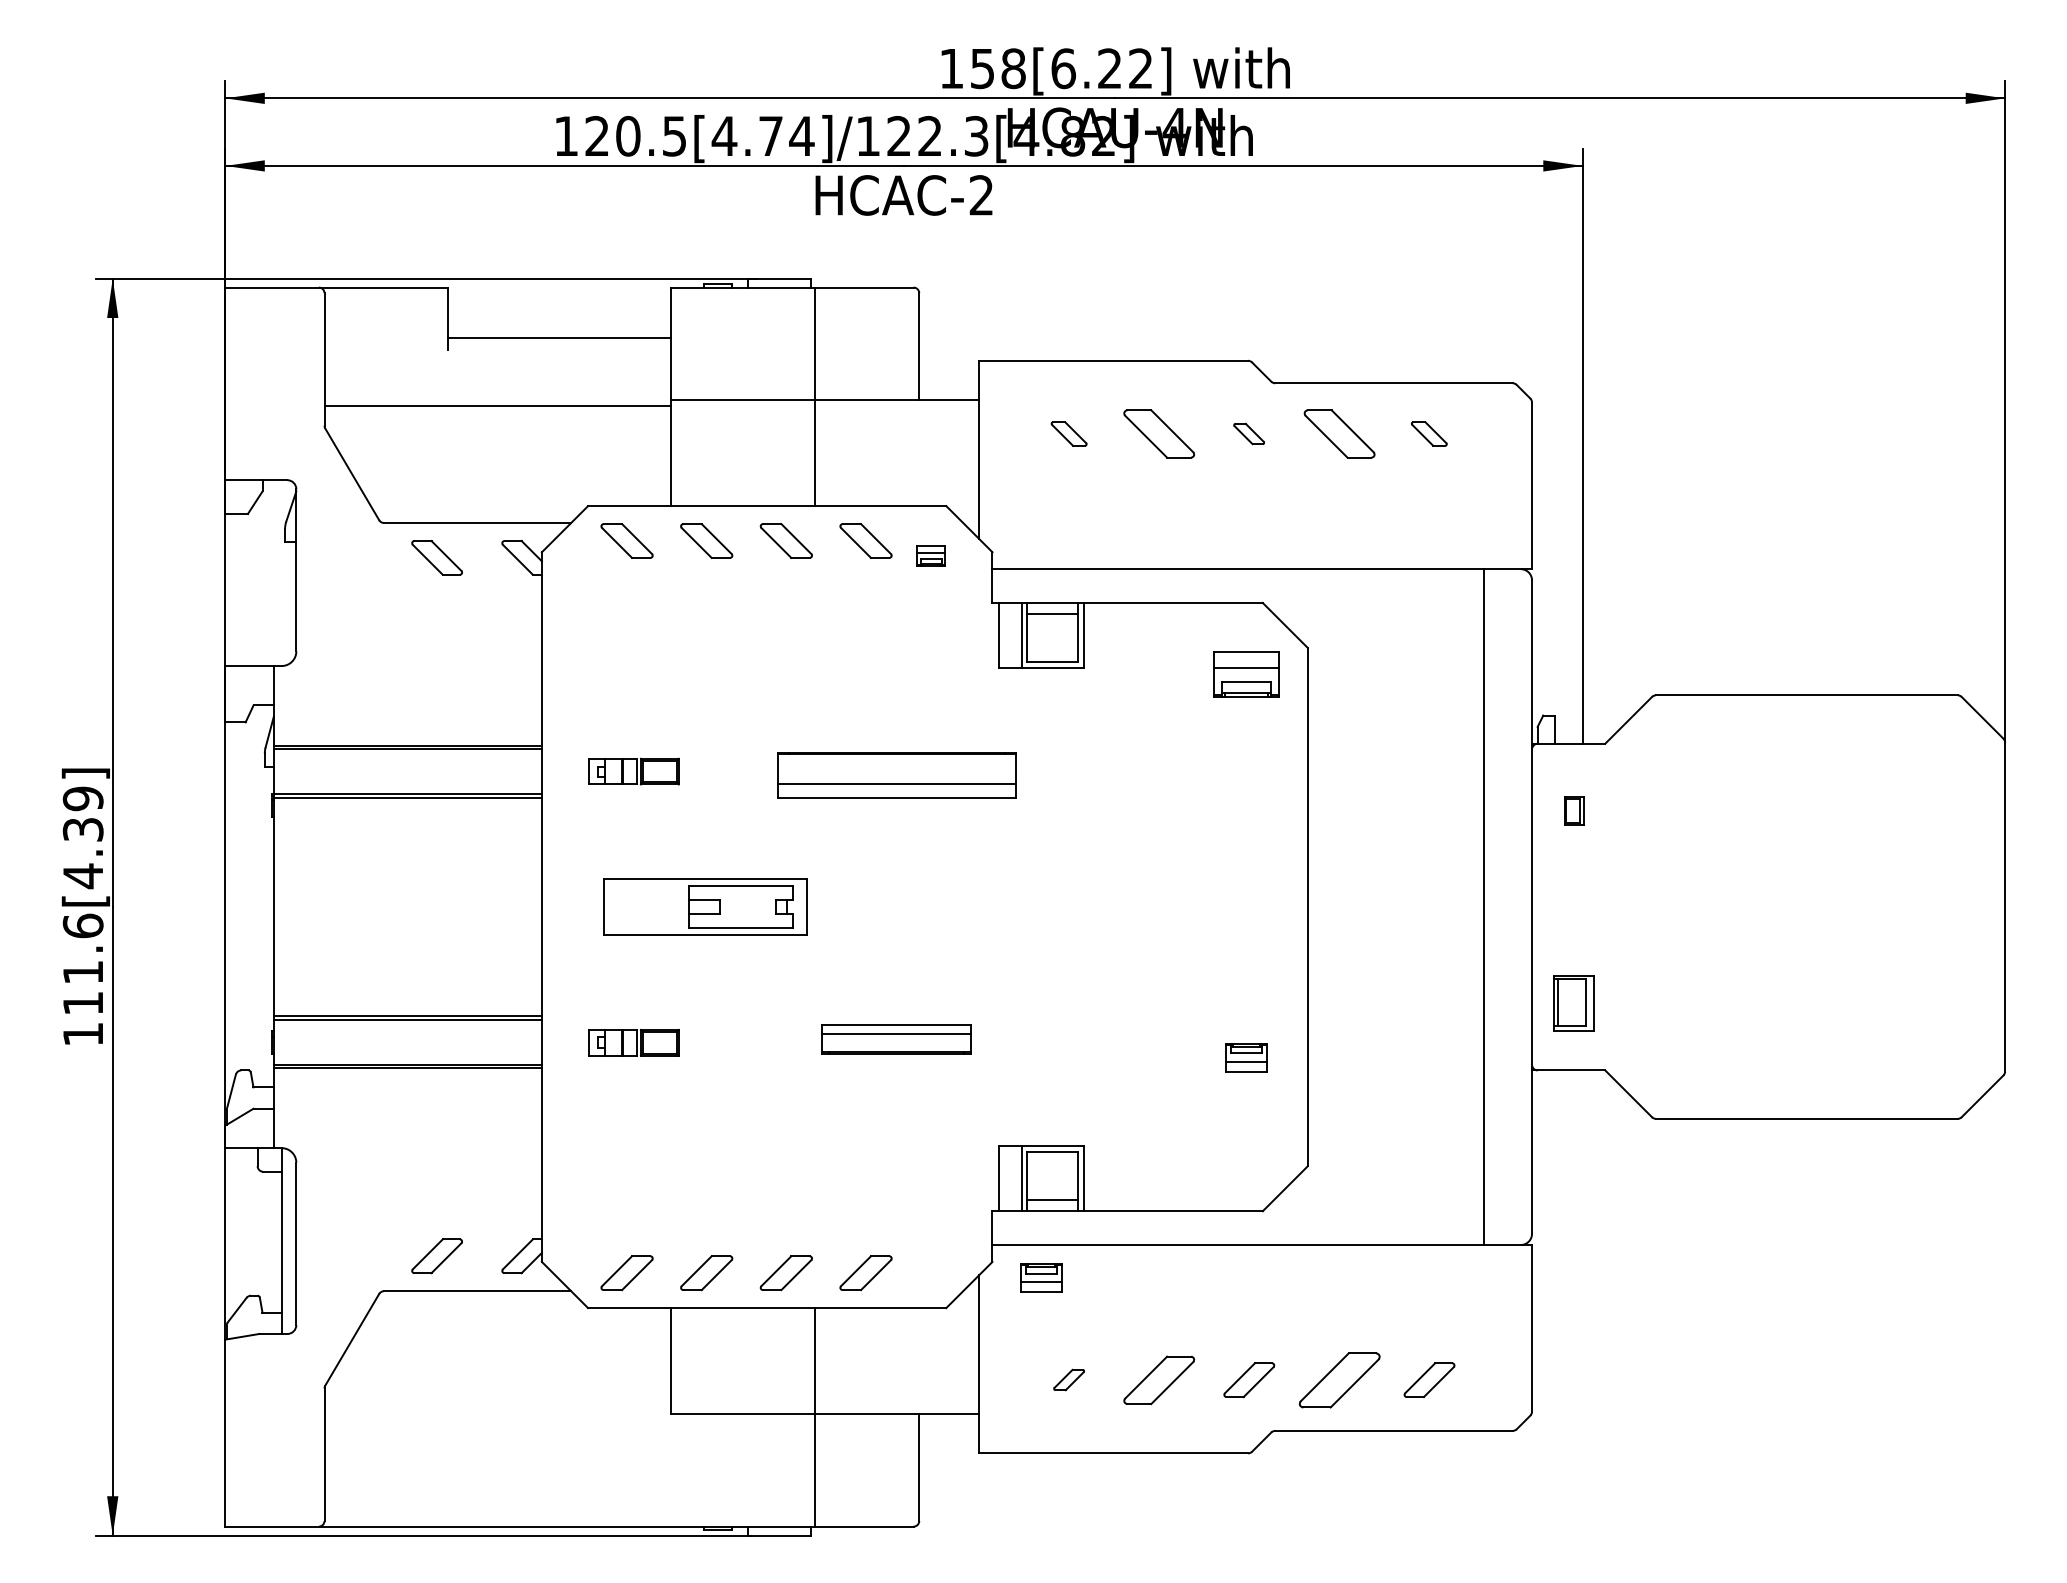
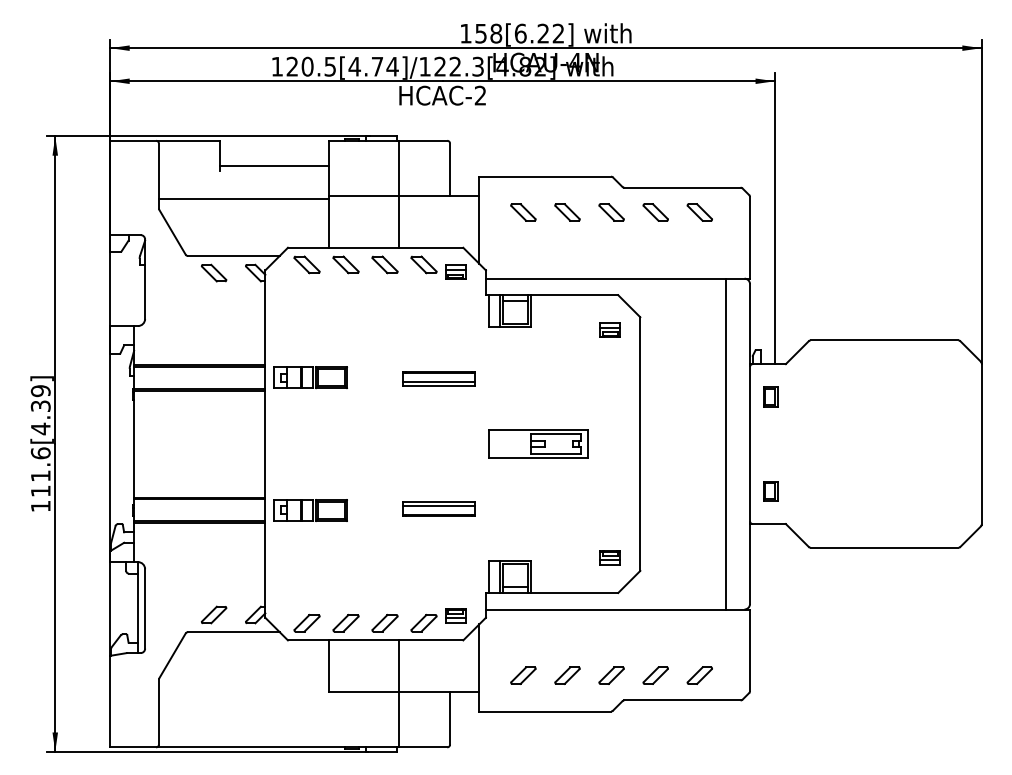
part: (1069, 434) -> (523, 212), size x1.43
part: (1159, 434) -> (567, 212), size x0.71
part: (1249, 434) -> (611, 212), size x1.67
part: (1338, 434) -> (655, 212), size x0.71
part: (1428, 434) -> (699, 212), size x1.43
part: (930, 554) -> (455, 271), size x1.43
part: (1244, 673) -> (609, 329), size x0.62
part: (634, 771) -> (310, 377), size x1.67
part: (895, 773) -> (438, 378), size x0.62
part: (1573, 809) -> (770, 396), size x1.43
part: (705, 905) -> (538, 443), moved
part: (1573, 1003) -> (770, 491), size x0.71
part: (634, 1042) -> (310, 510), size x1.67
part: (1244, 1057) -> (609, 557), moved
part: (1040, 1277) -> (455, 615), moved
part: (1069, 1379) -> (523, 675), size x1.67
part: (1159, 1379) -> (567, 675), size x0.71
part: (1338, 1379) -> (655, 675), size x0.62

